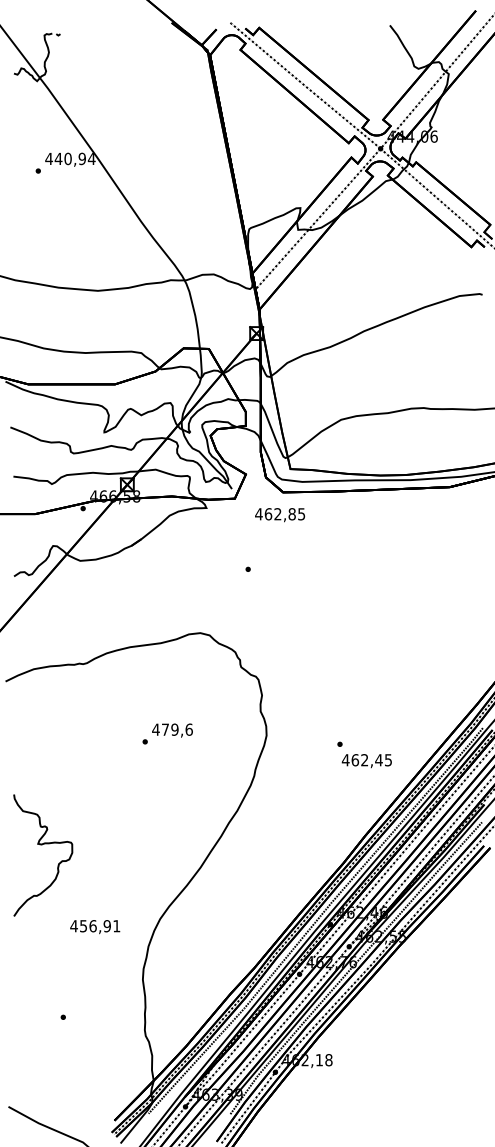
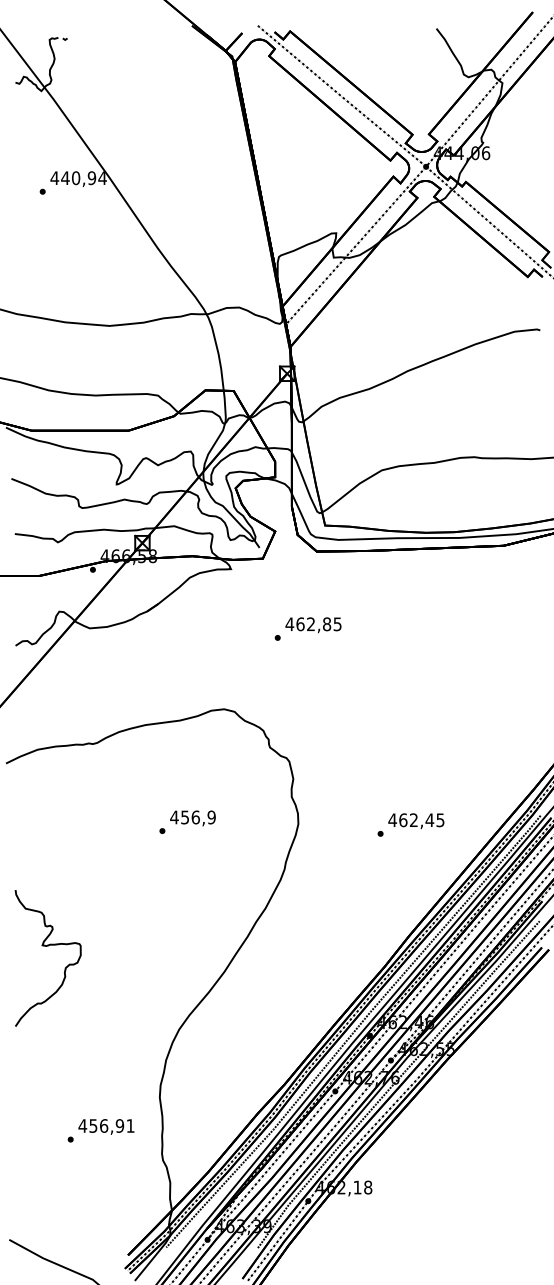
text: (280, 515) -> (313, 625), moved
text: (177, 729) -> (198, 817), 479,6 -> 456,9
text: (366, 761) -> (415, 821), moved
text: (95, 927) -> (106, 1127), moved

